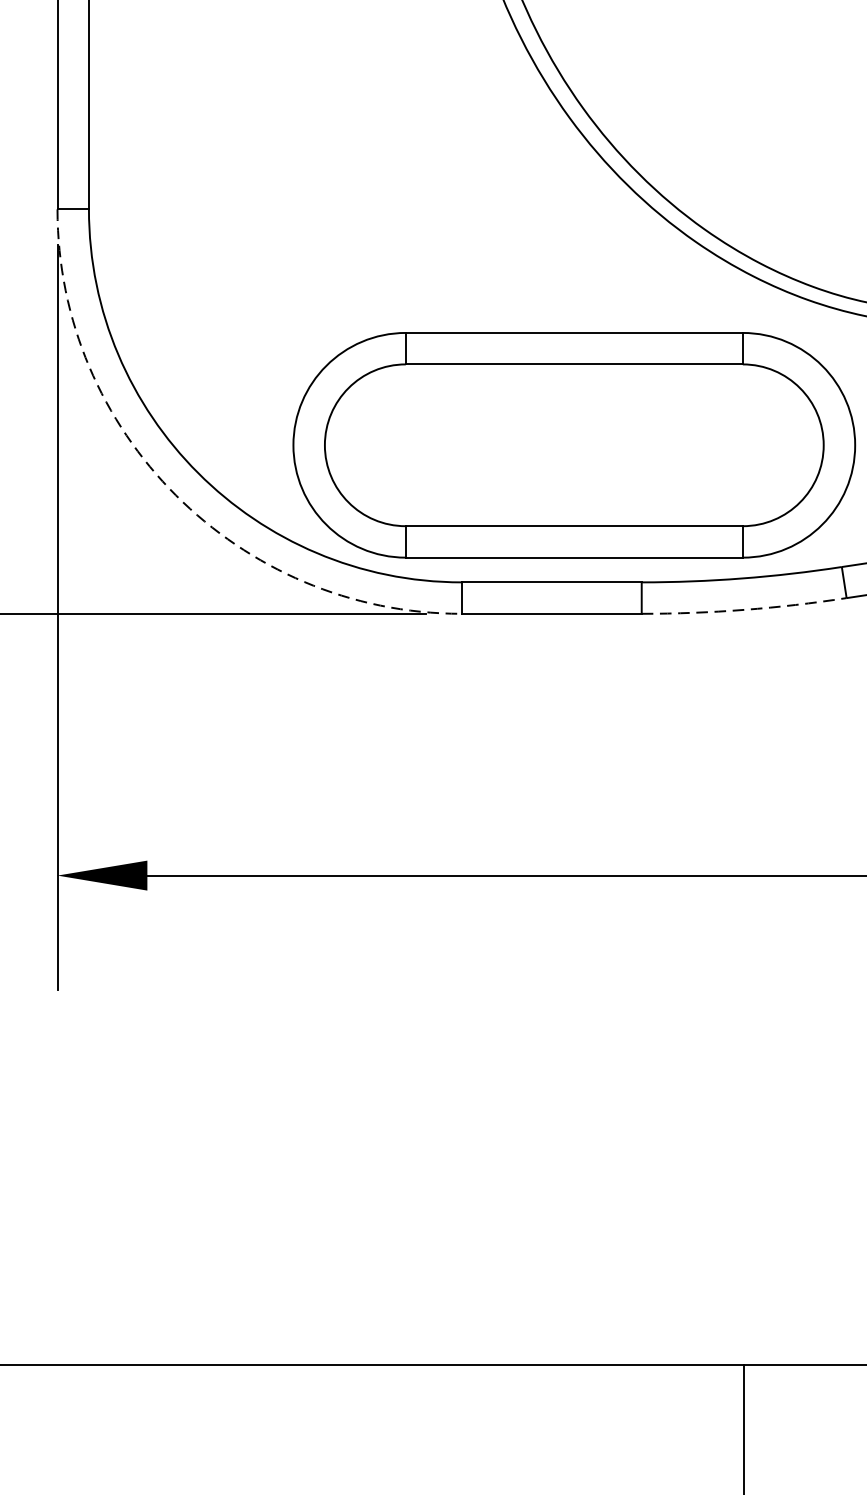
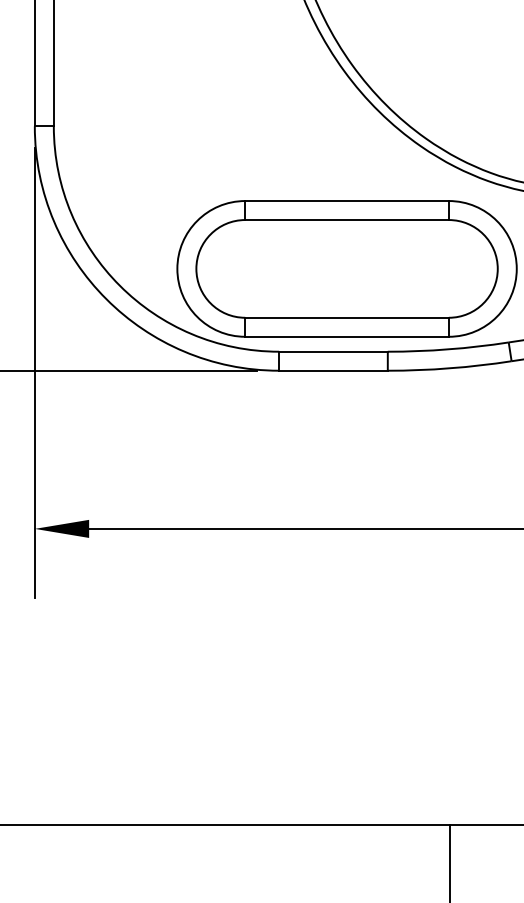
arc: (176, 495) -> (106, 299), dashed -> solid
arc: (743, 610) -> (449, 368), dashed -> solid

